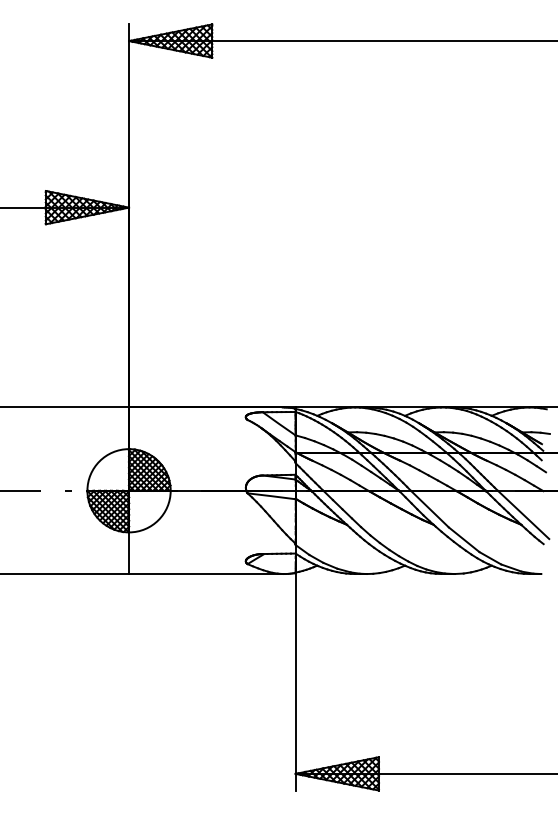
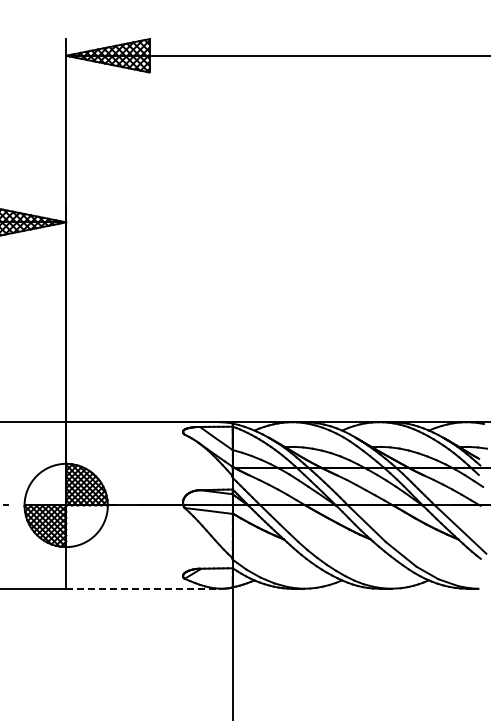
line: (206, 574) -> (143, 589), solid -> dashed

